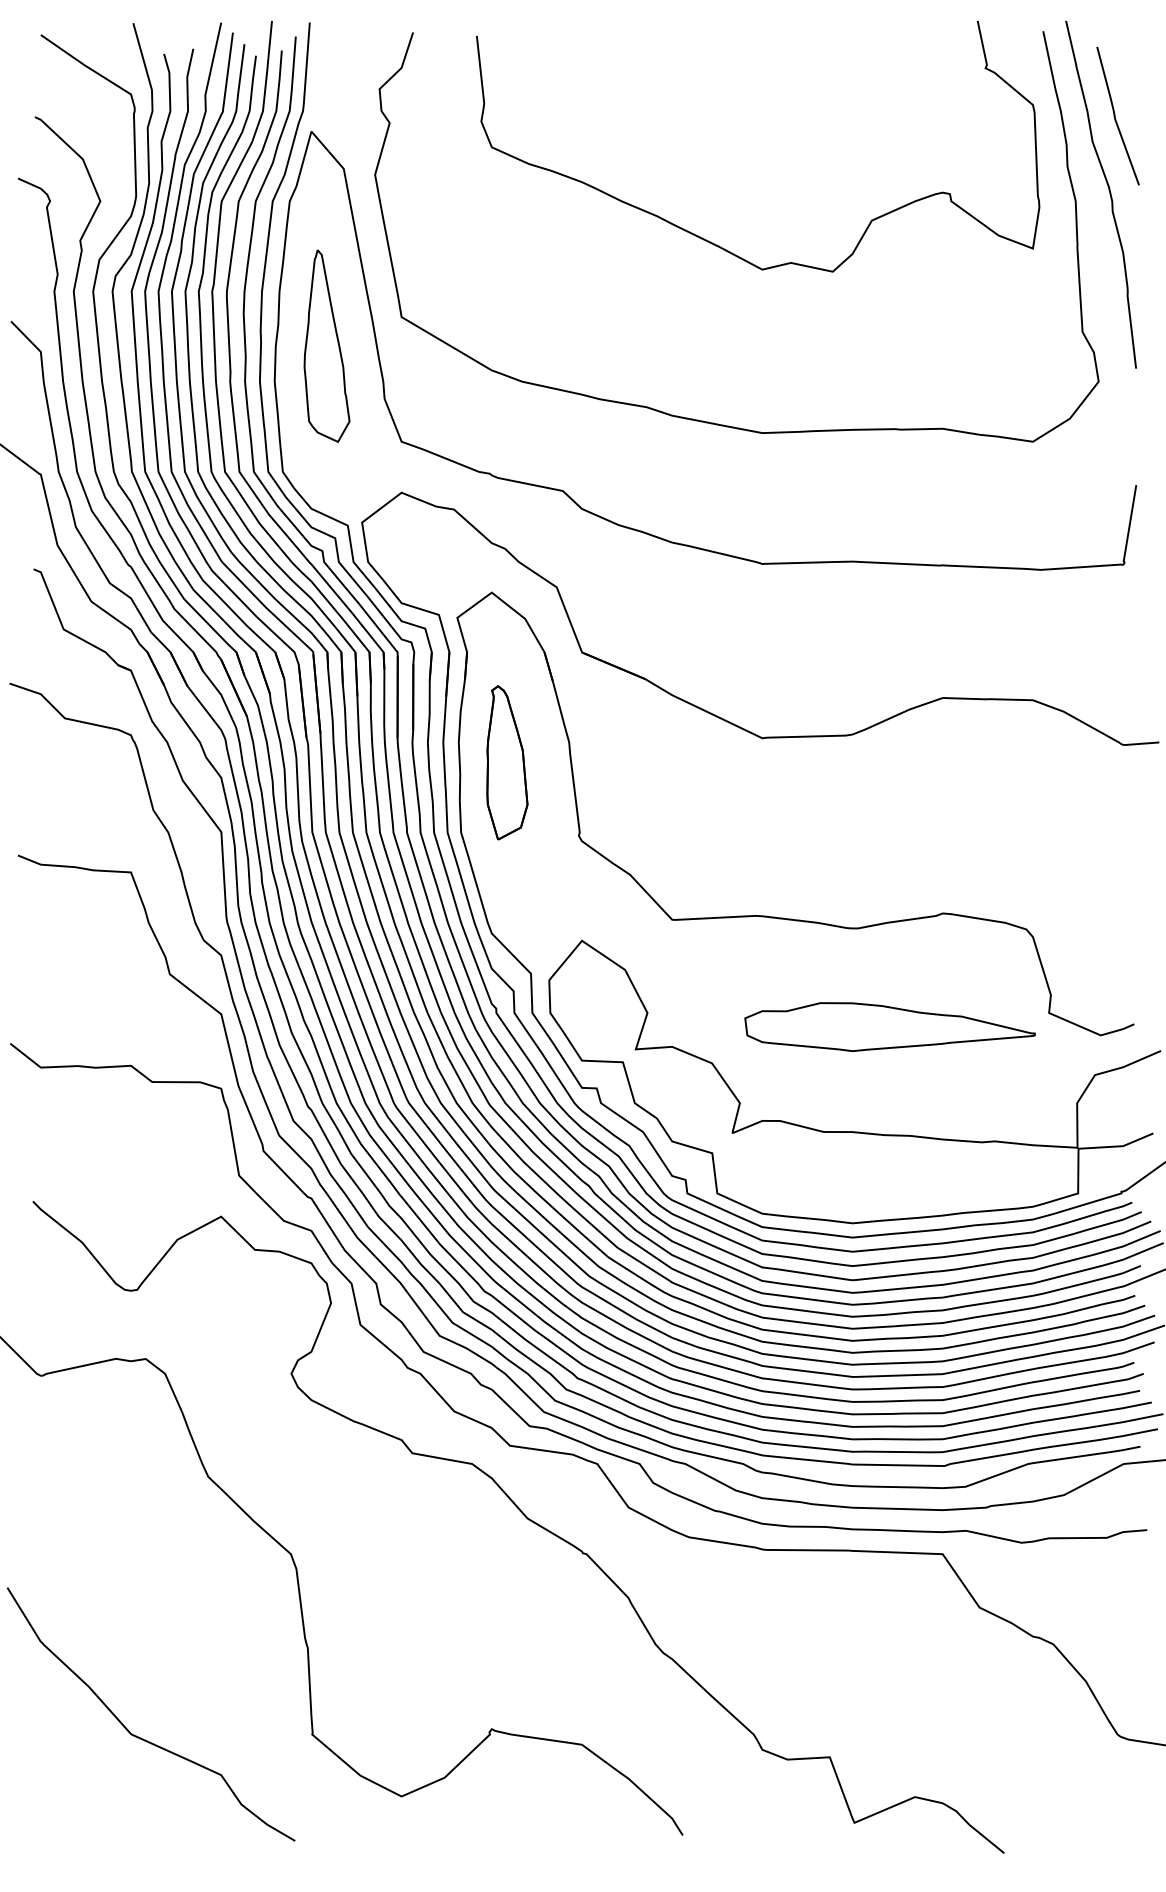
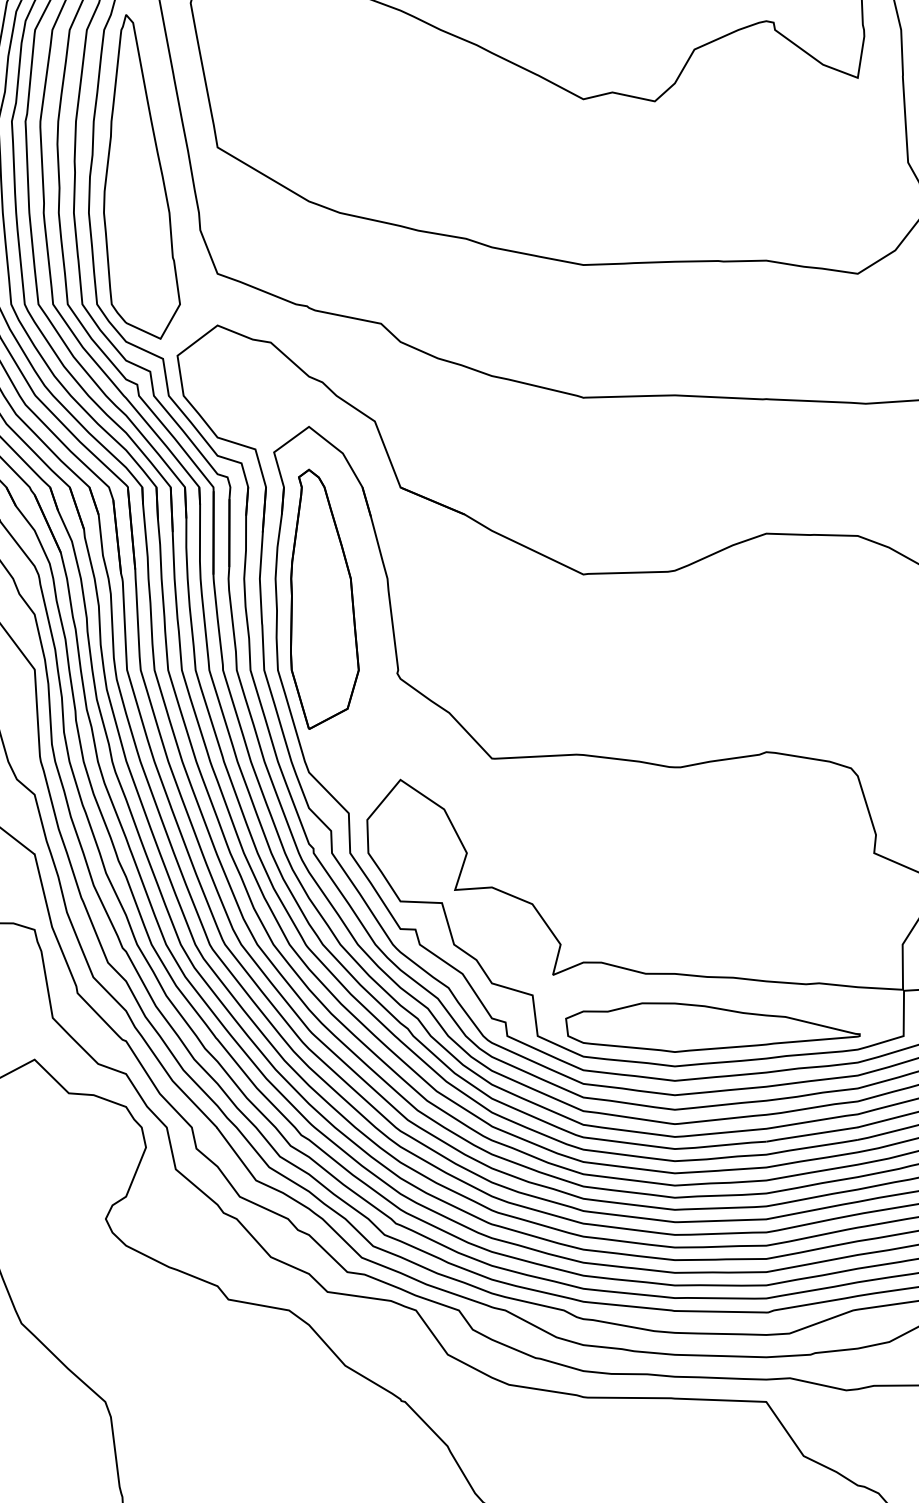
part: (326, 345) -> (141, 176), size x1.67
part: (507, 762) -> (324, 599), size x1.67
part: (889, 1027) -> (712, 1028), moved

